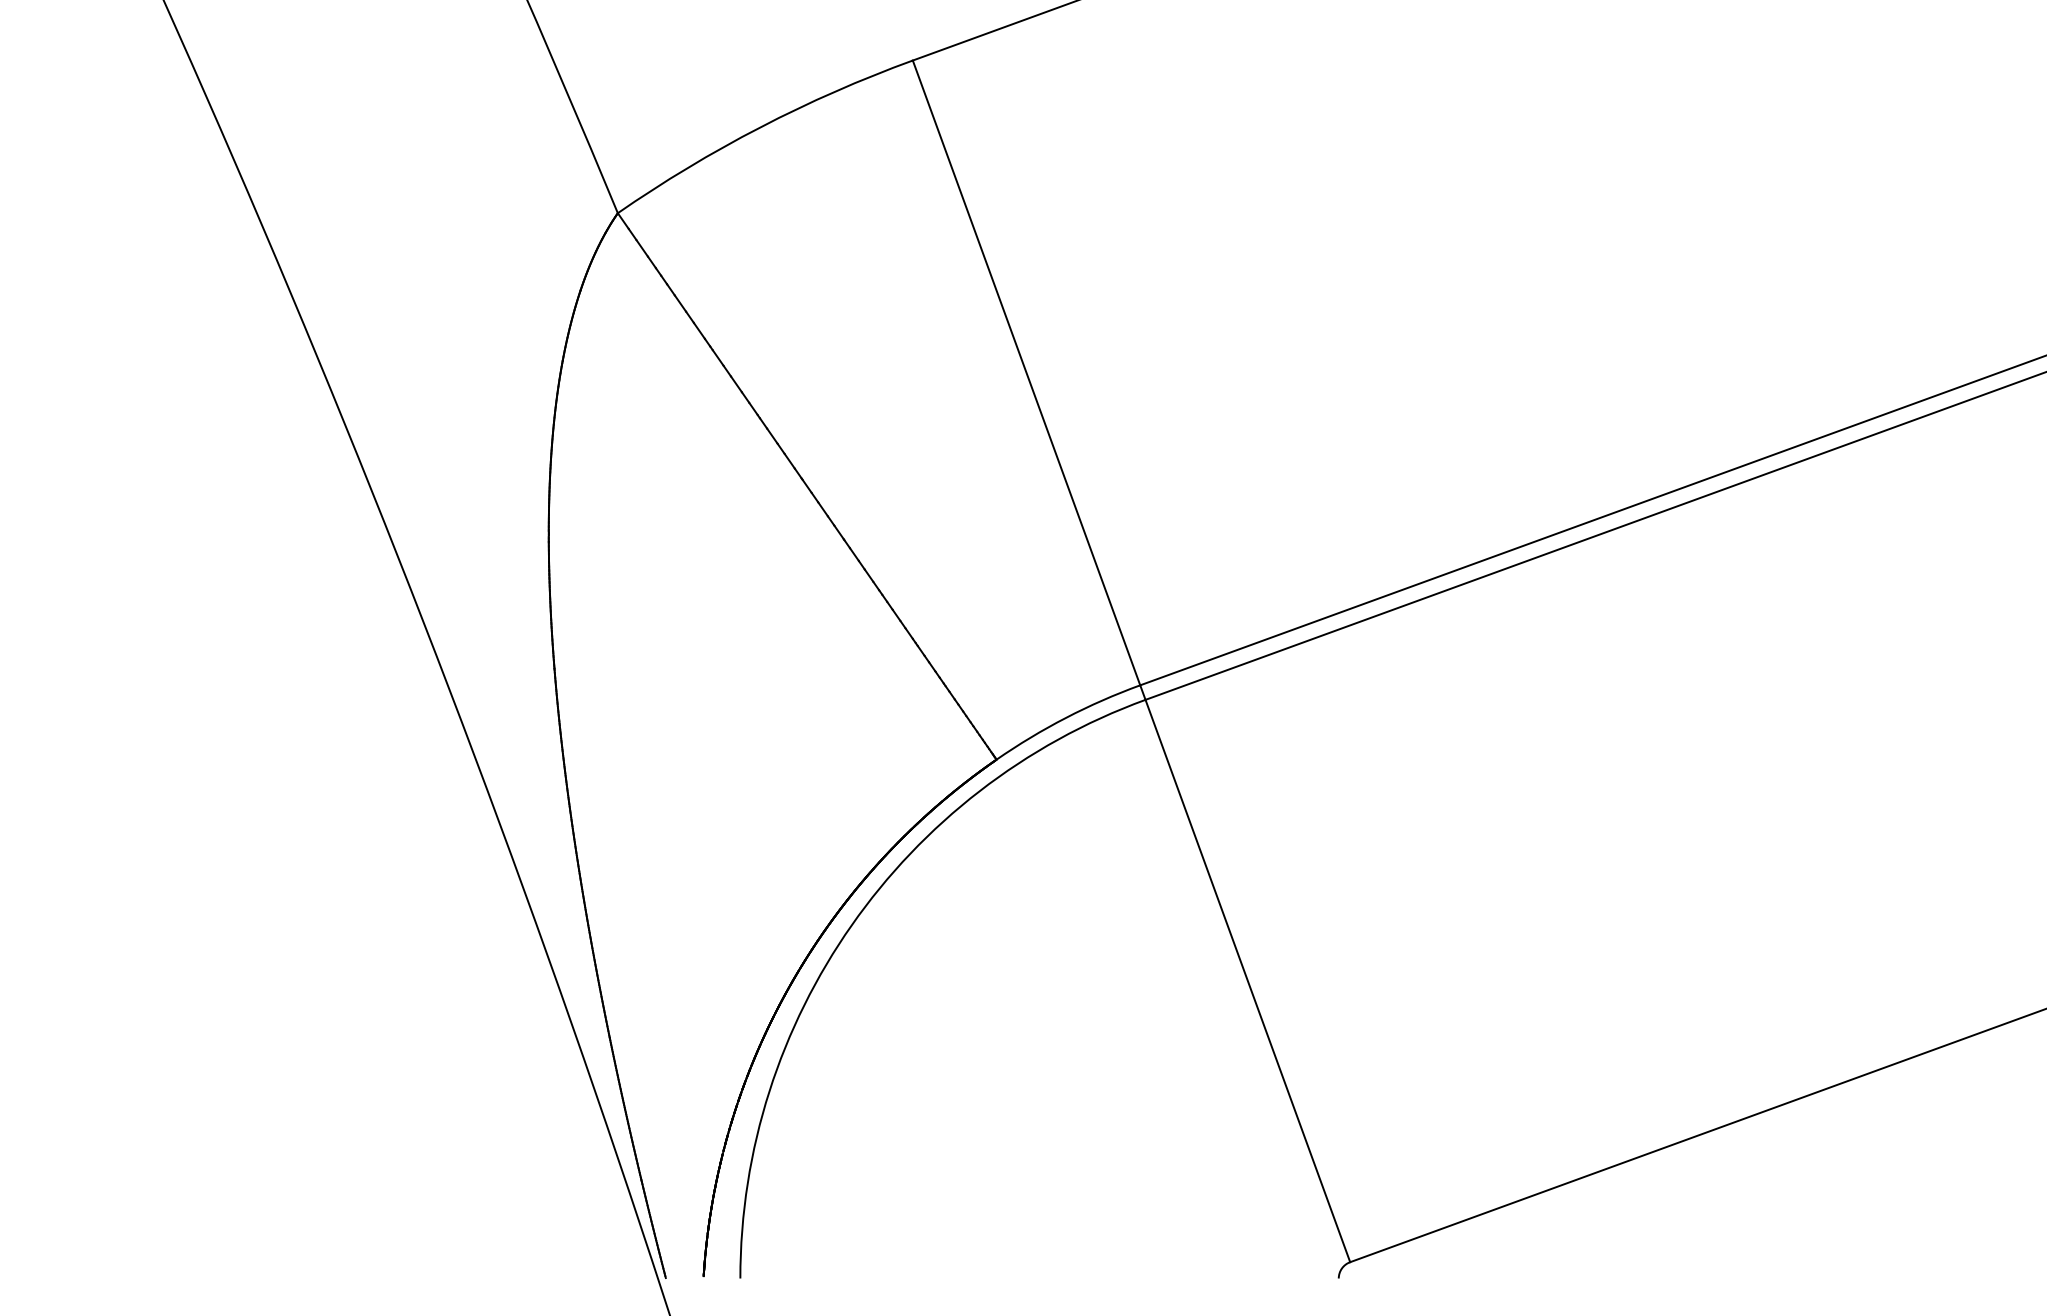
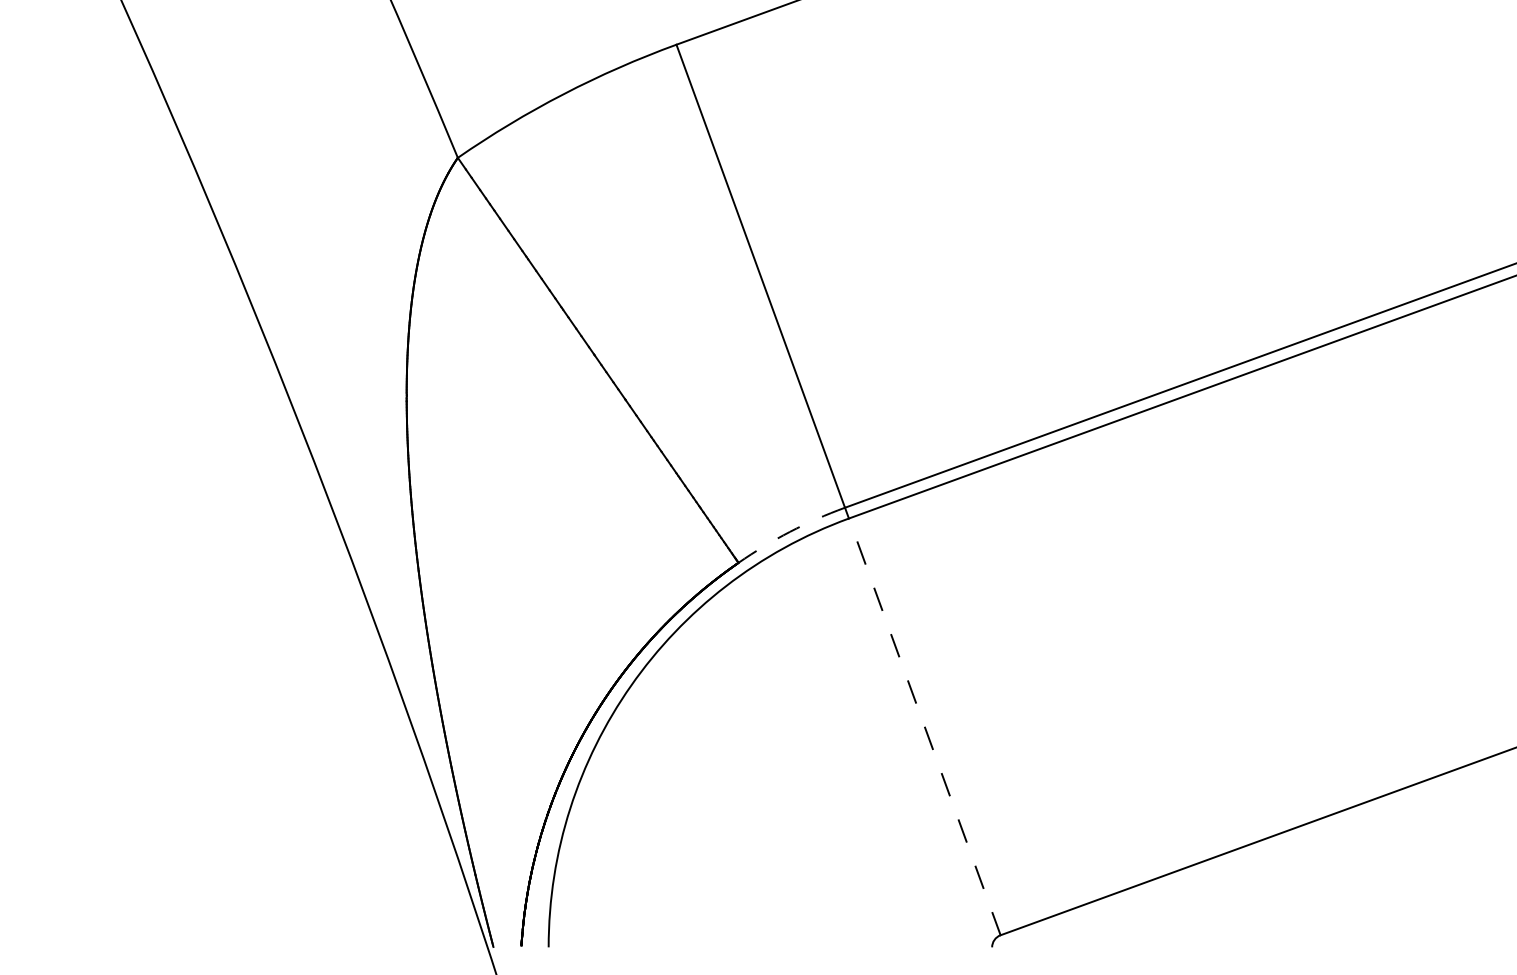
arc: (1066, 717) -> (790, 531), solid -> dashed
line: (1247, 980) -> (924, 726), solid -> dashed

